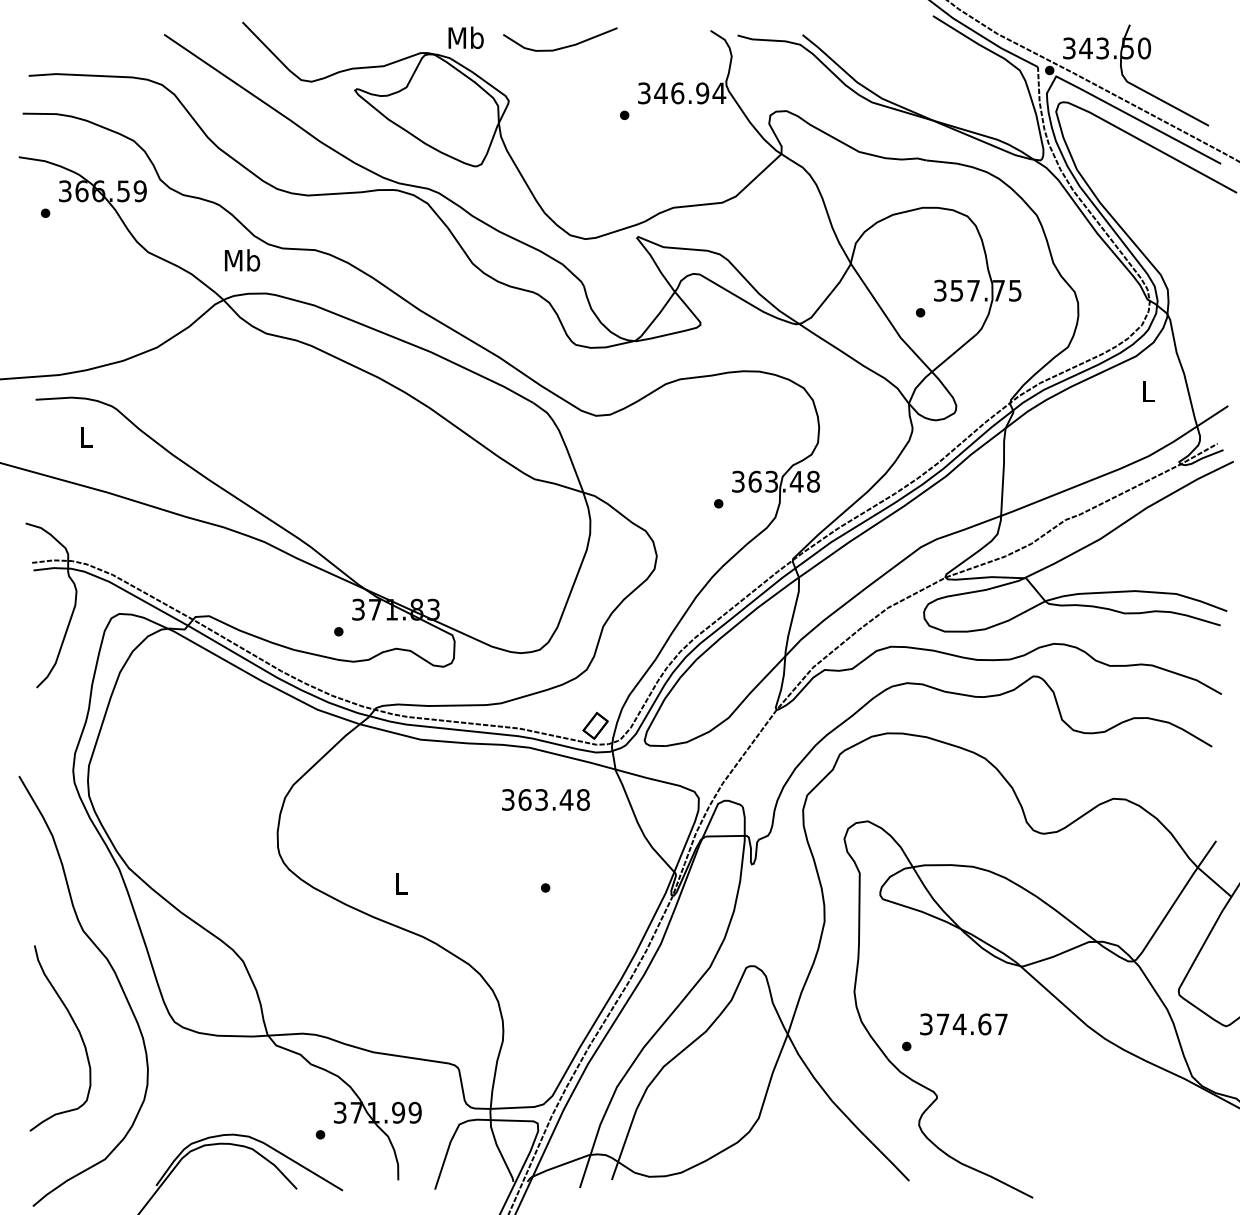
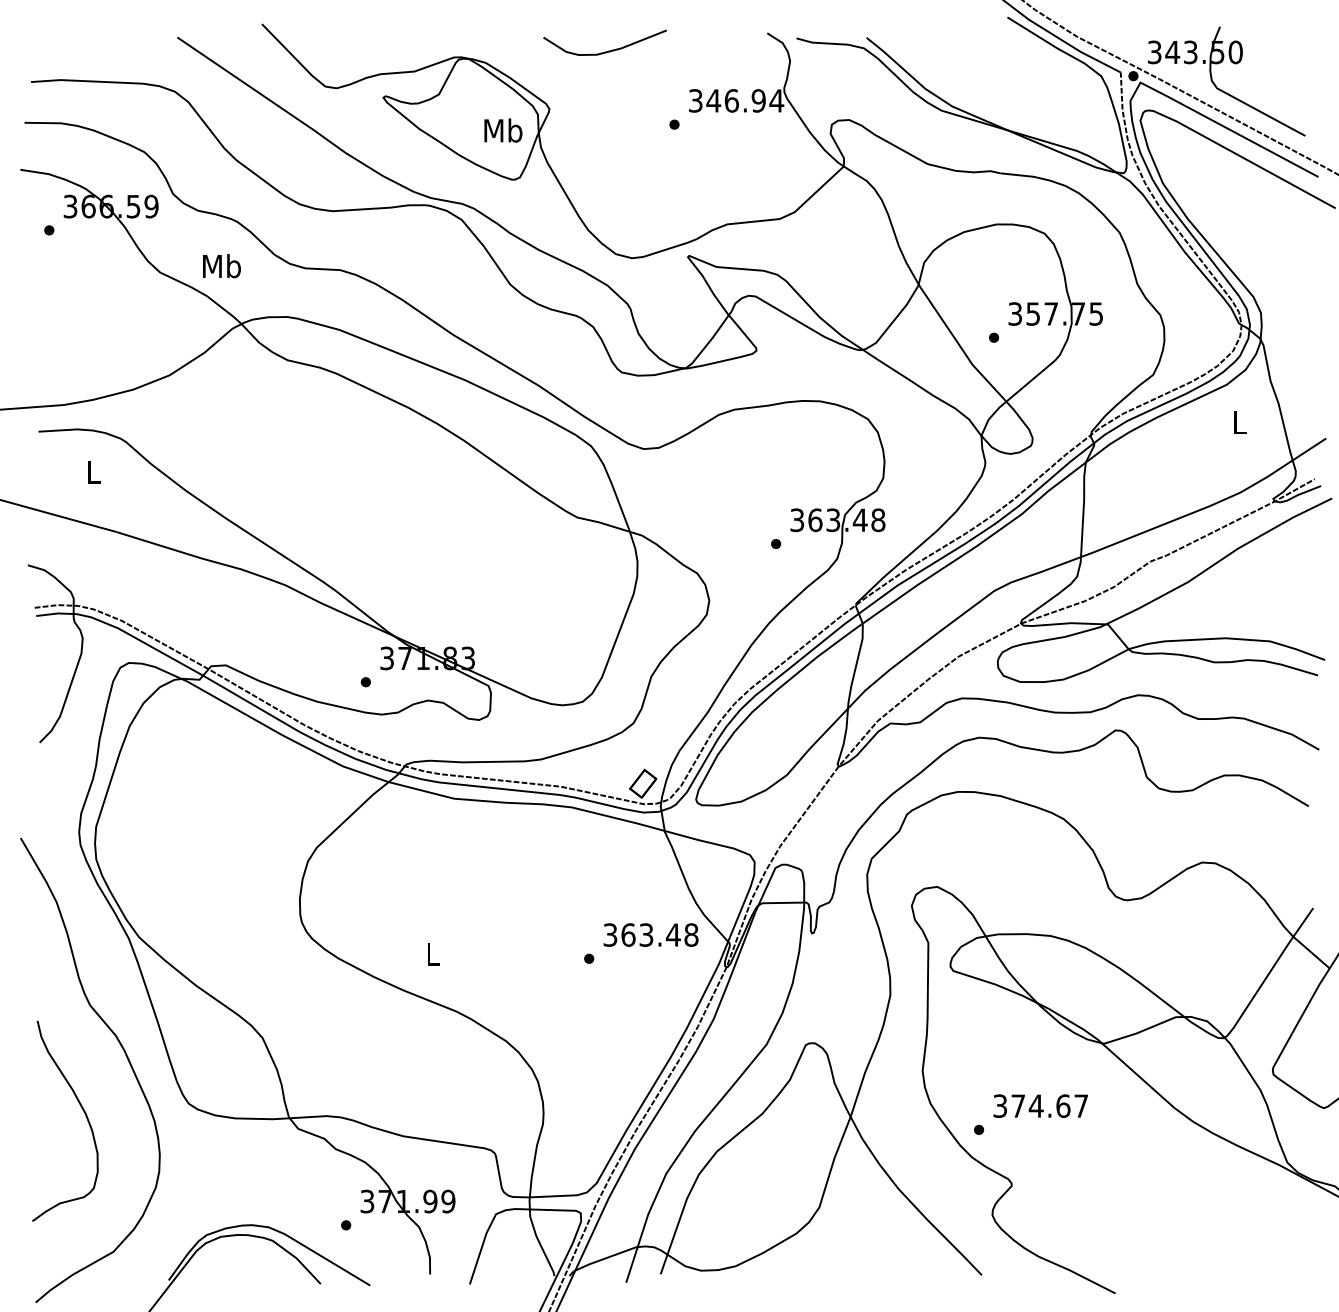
text: (465, 37) -> (502, 130), moved
text: (242, 260) -> (221, 266), moved
text: (545, 799) -> (650, 934), moved

